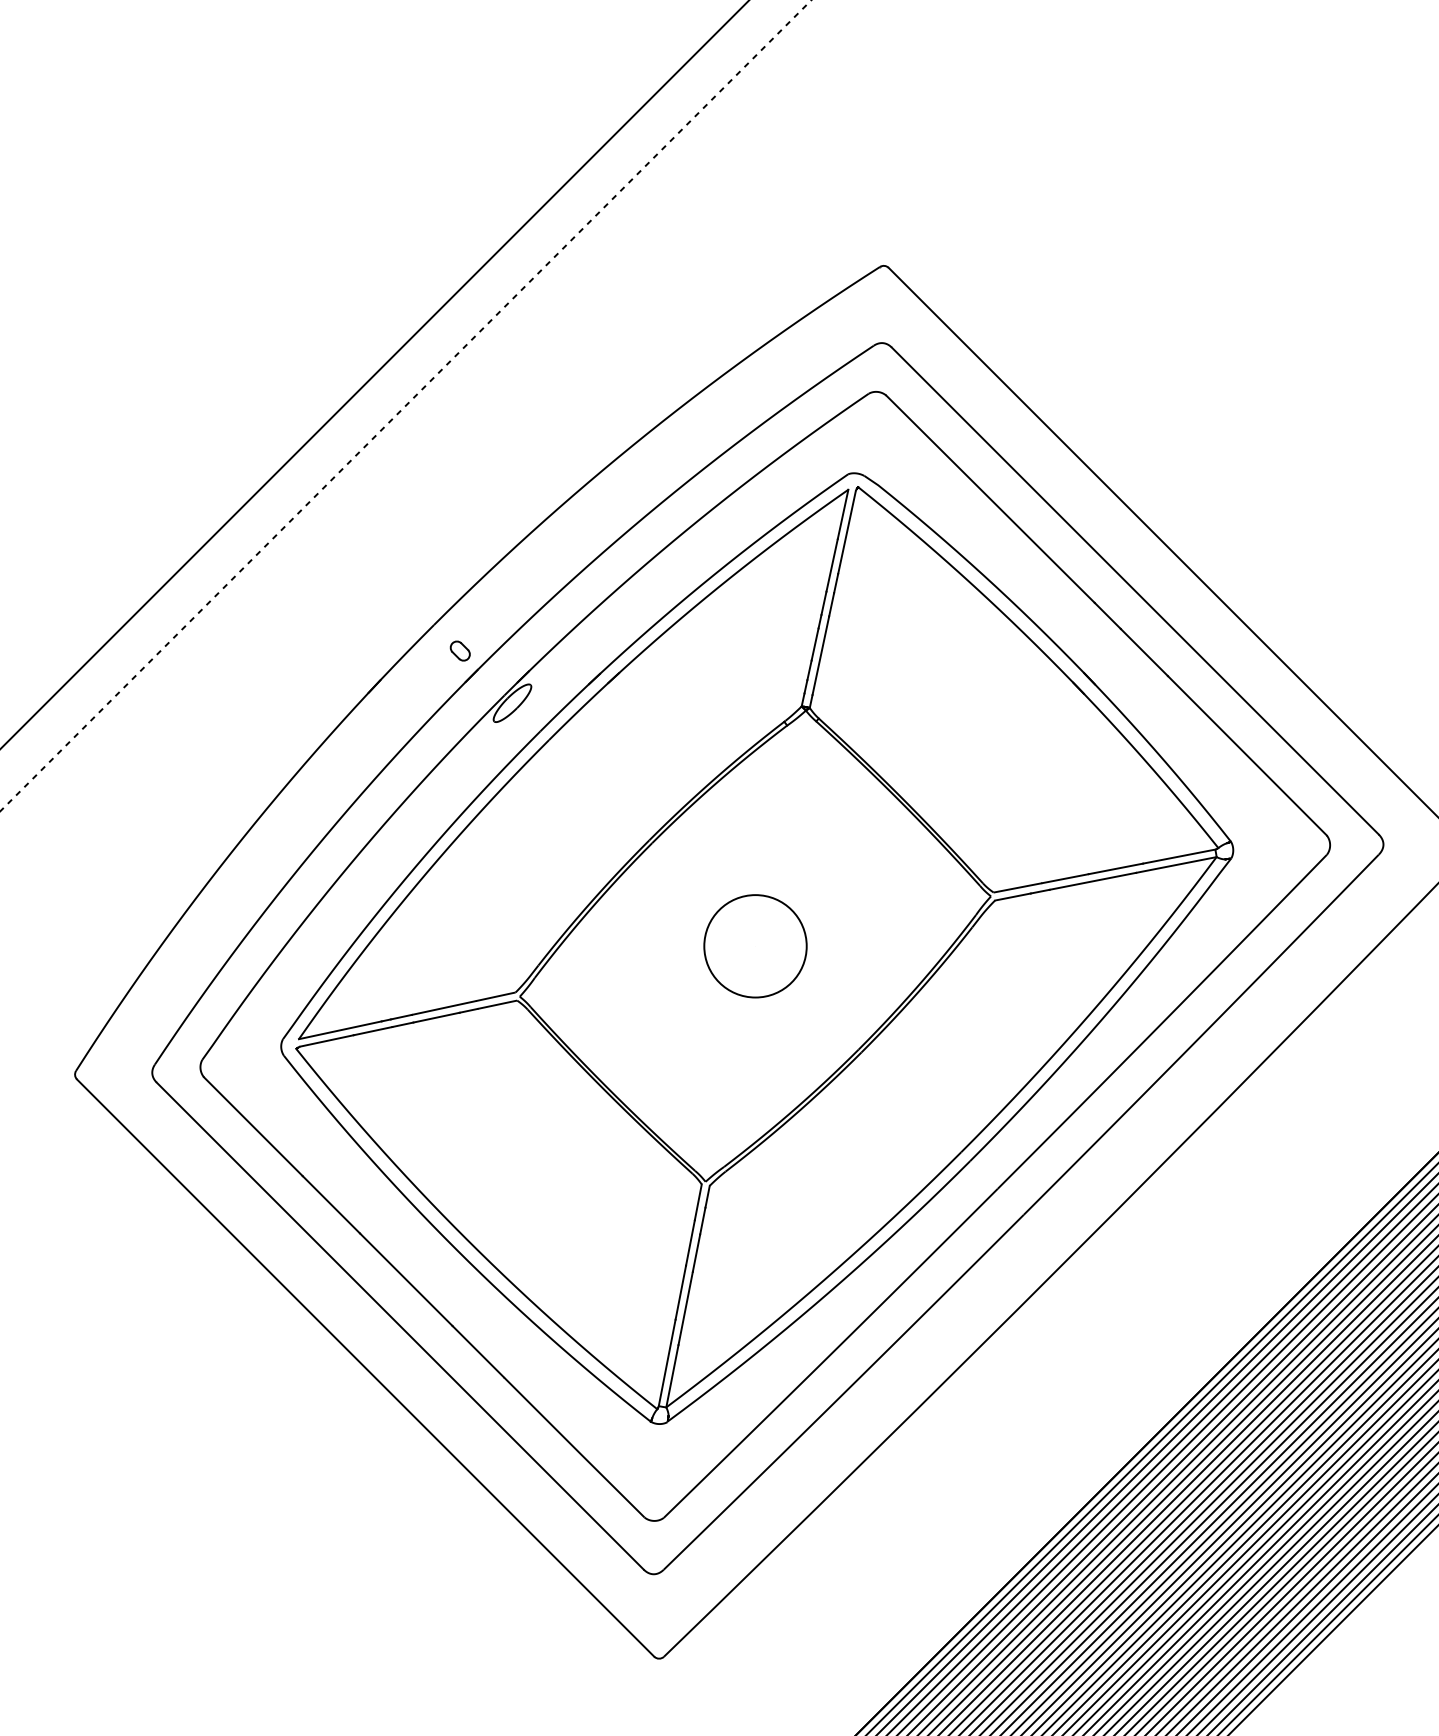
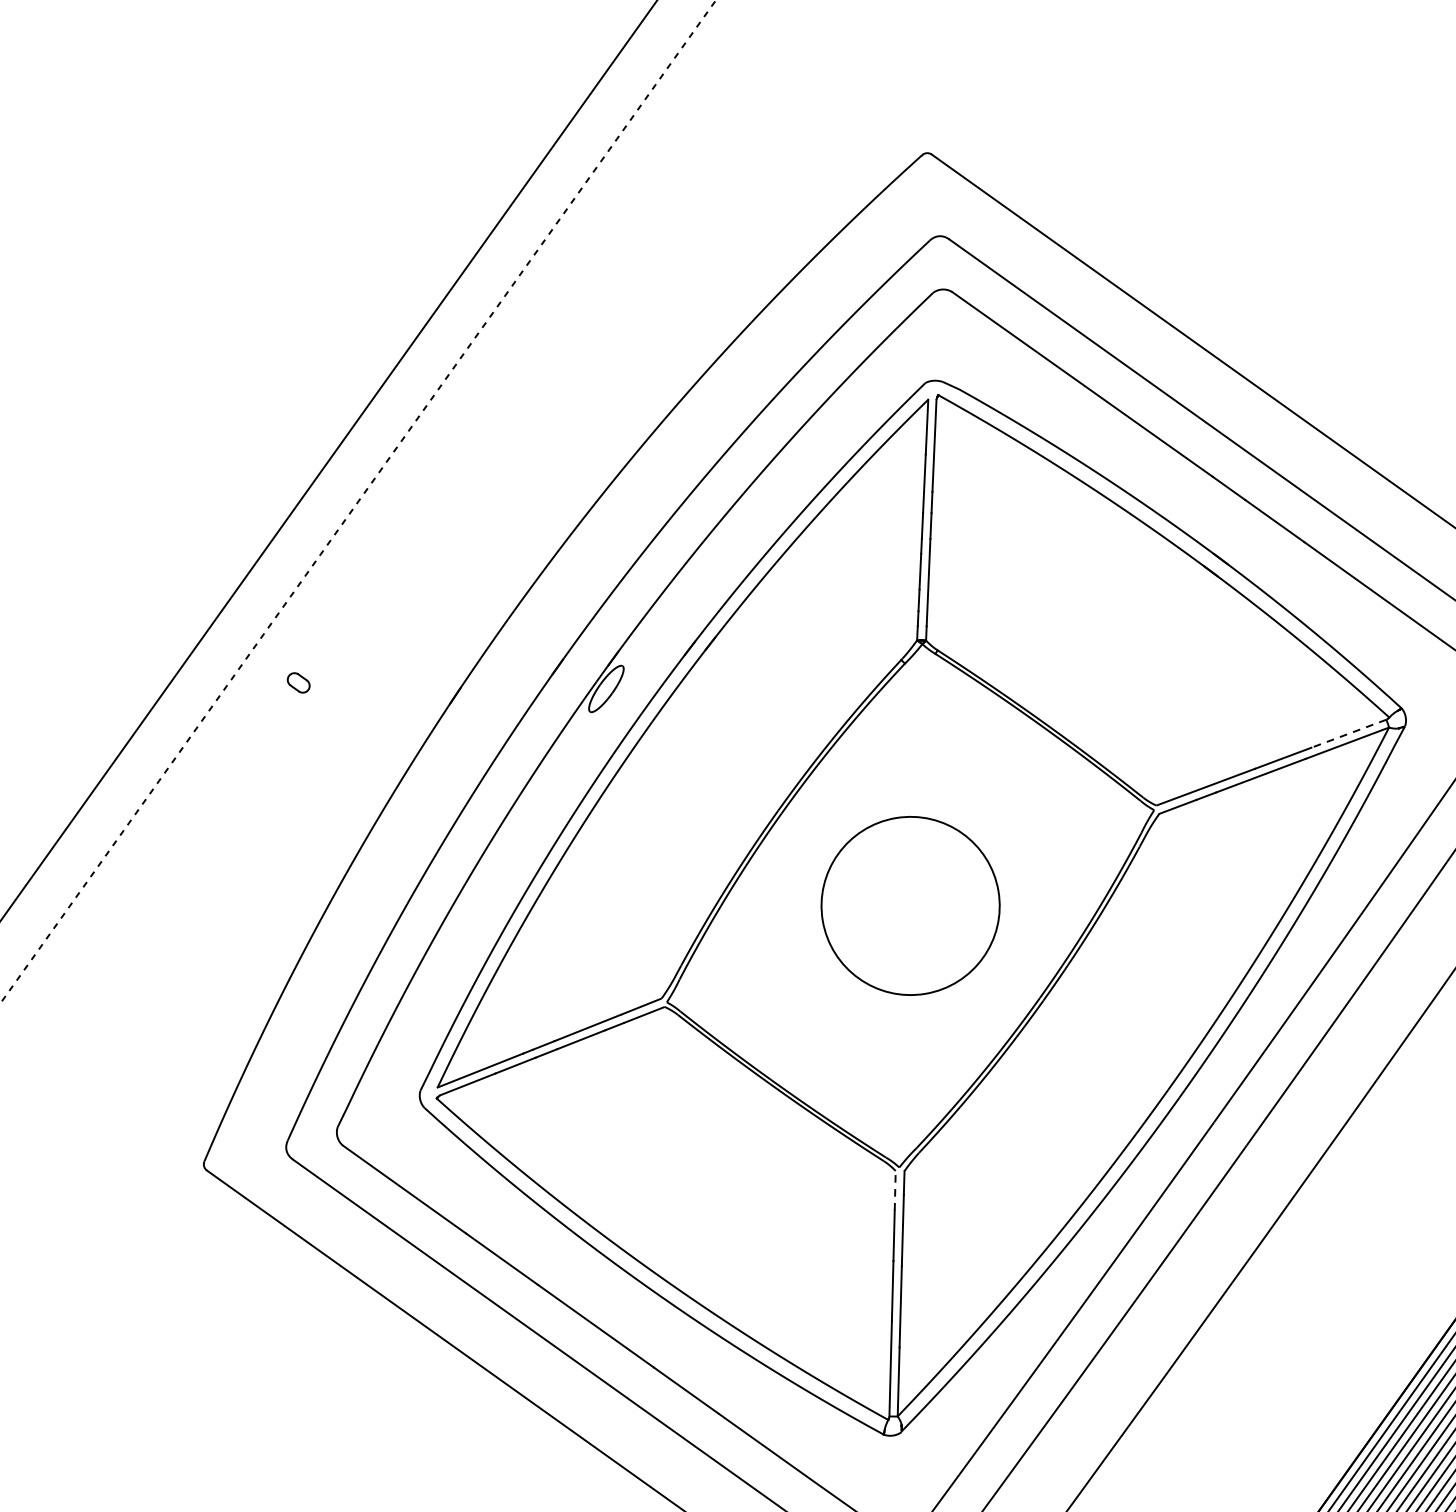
part: (459, 650) -> (297, 682), moved
line: (1179, 856) -> (1349, 733), solid -> dashed
circle: (755, 946) -> (910, 906), size x1.6
line: (698, 1201) -> (895, 1189), solid -> dashed

